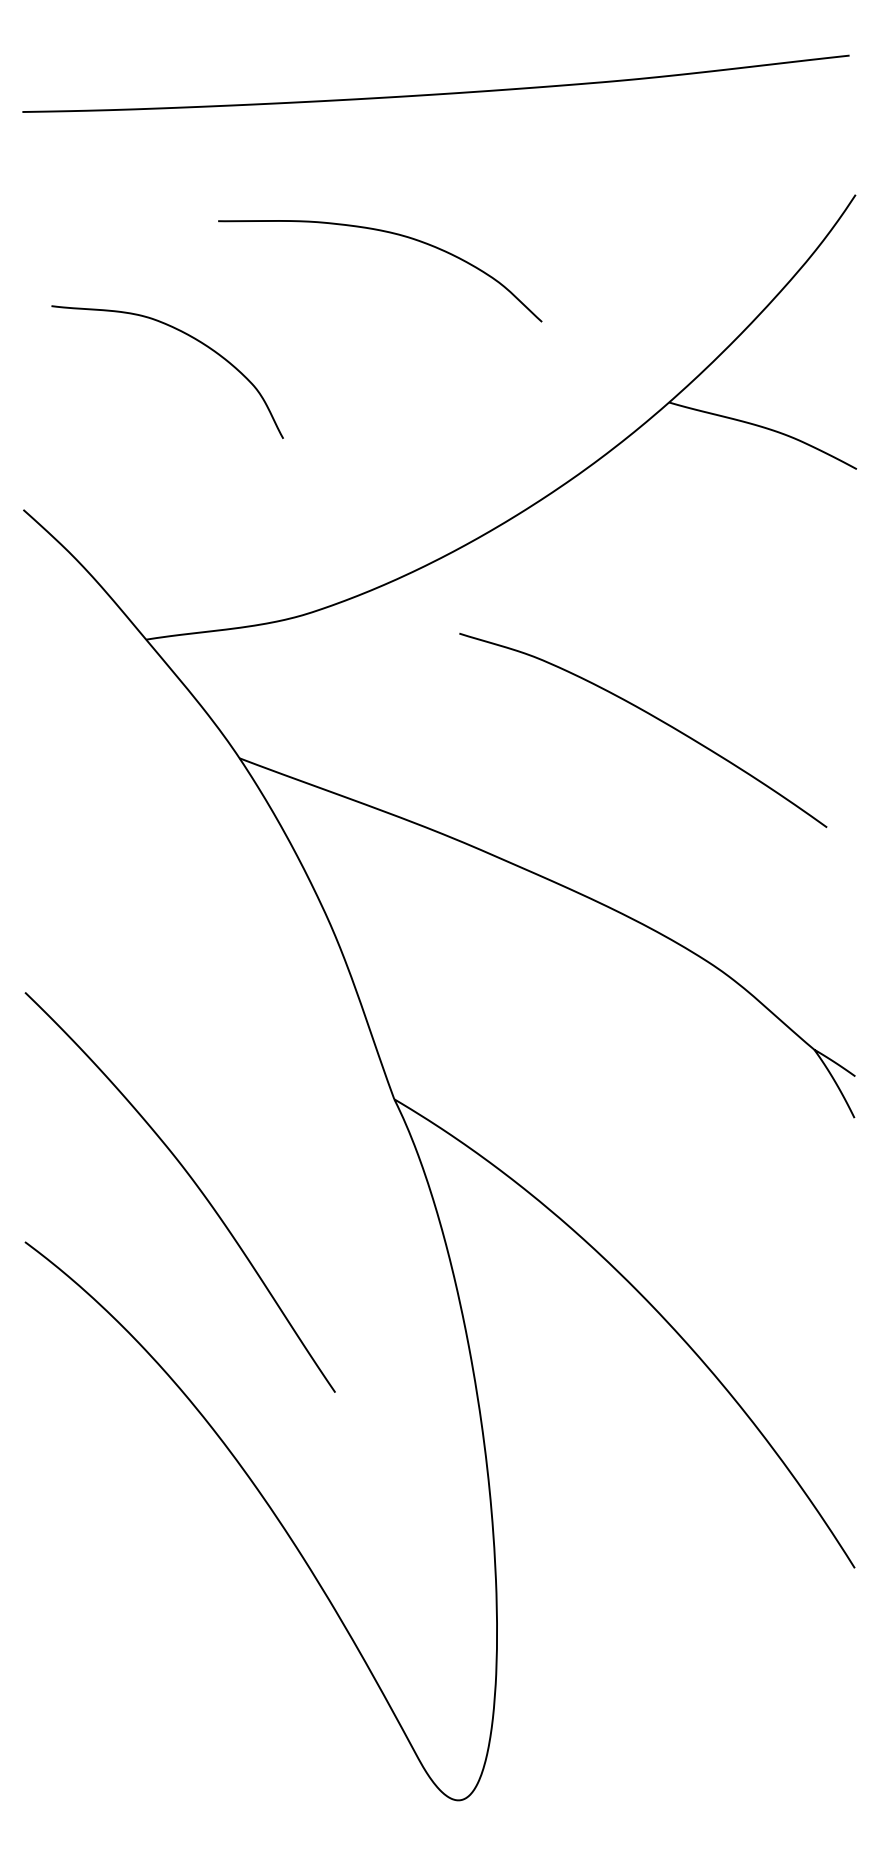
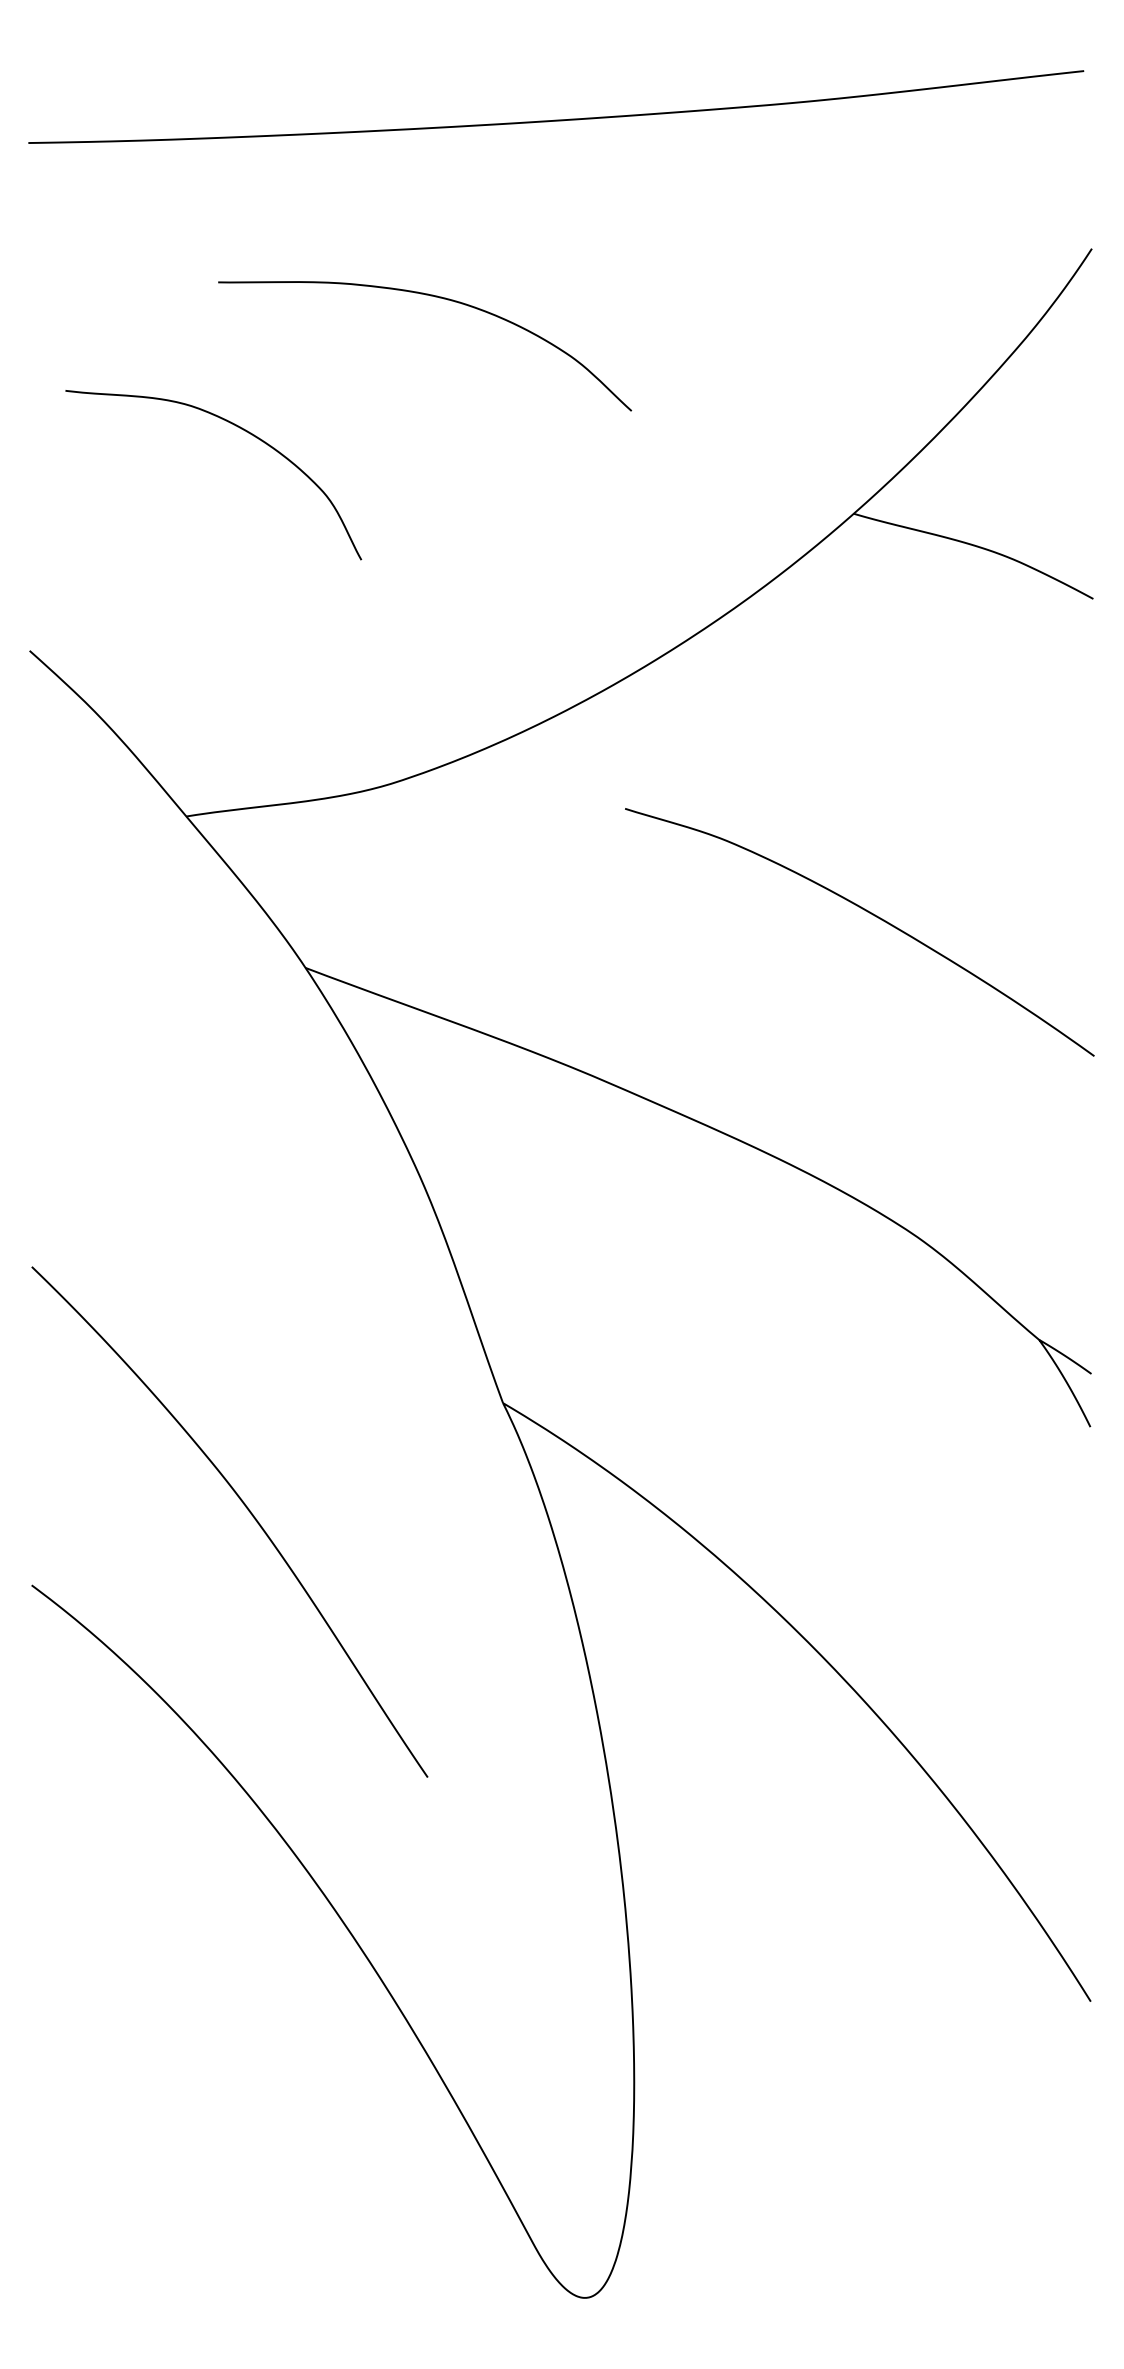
curve: (391, 233) -> (439, 298), moved
curve: (653, 717) -> (872, 915), moved

